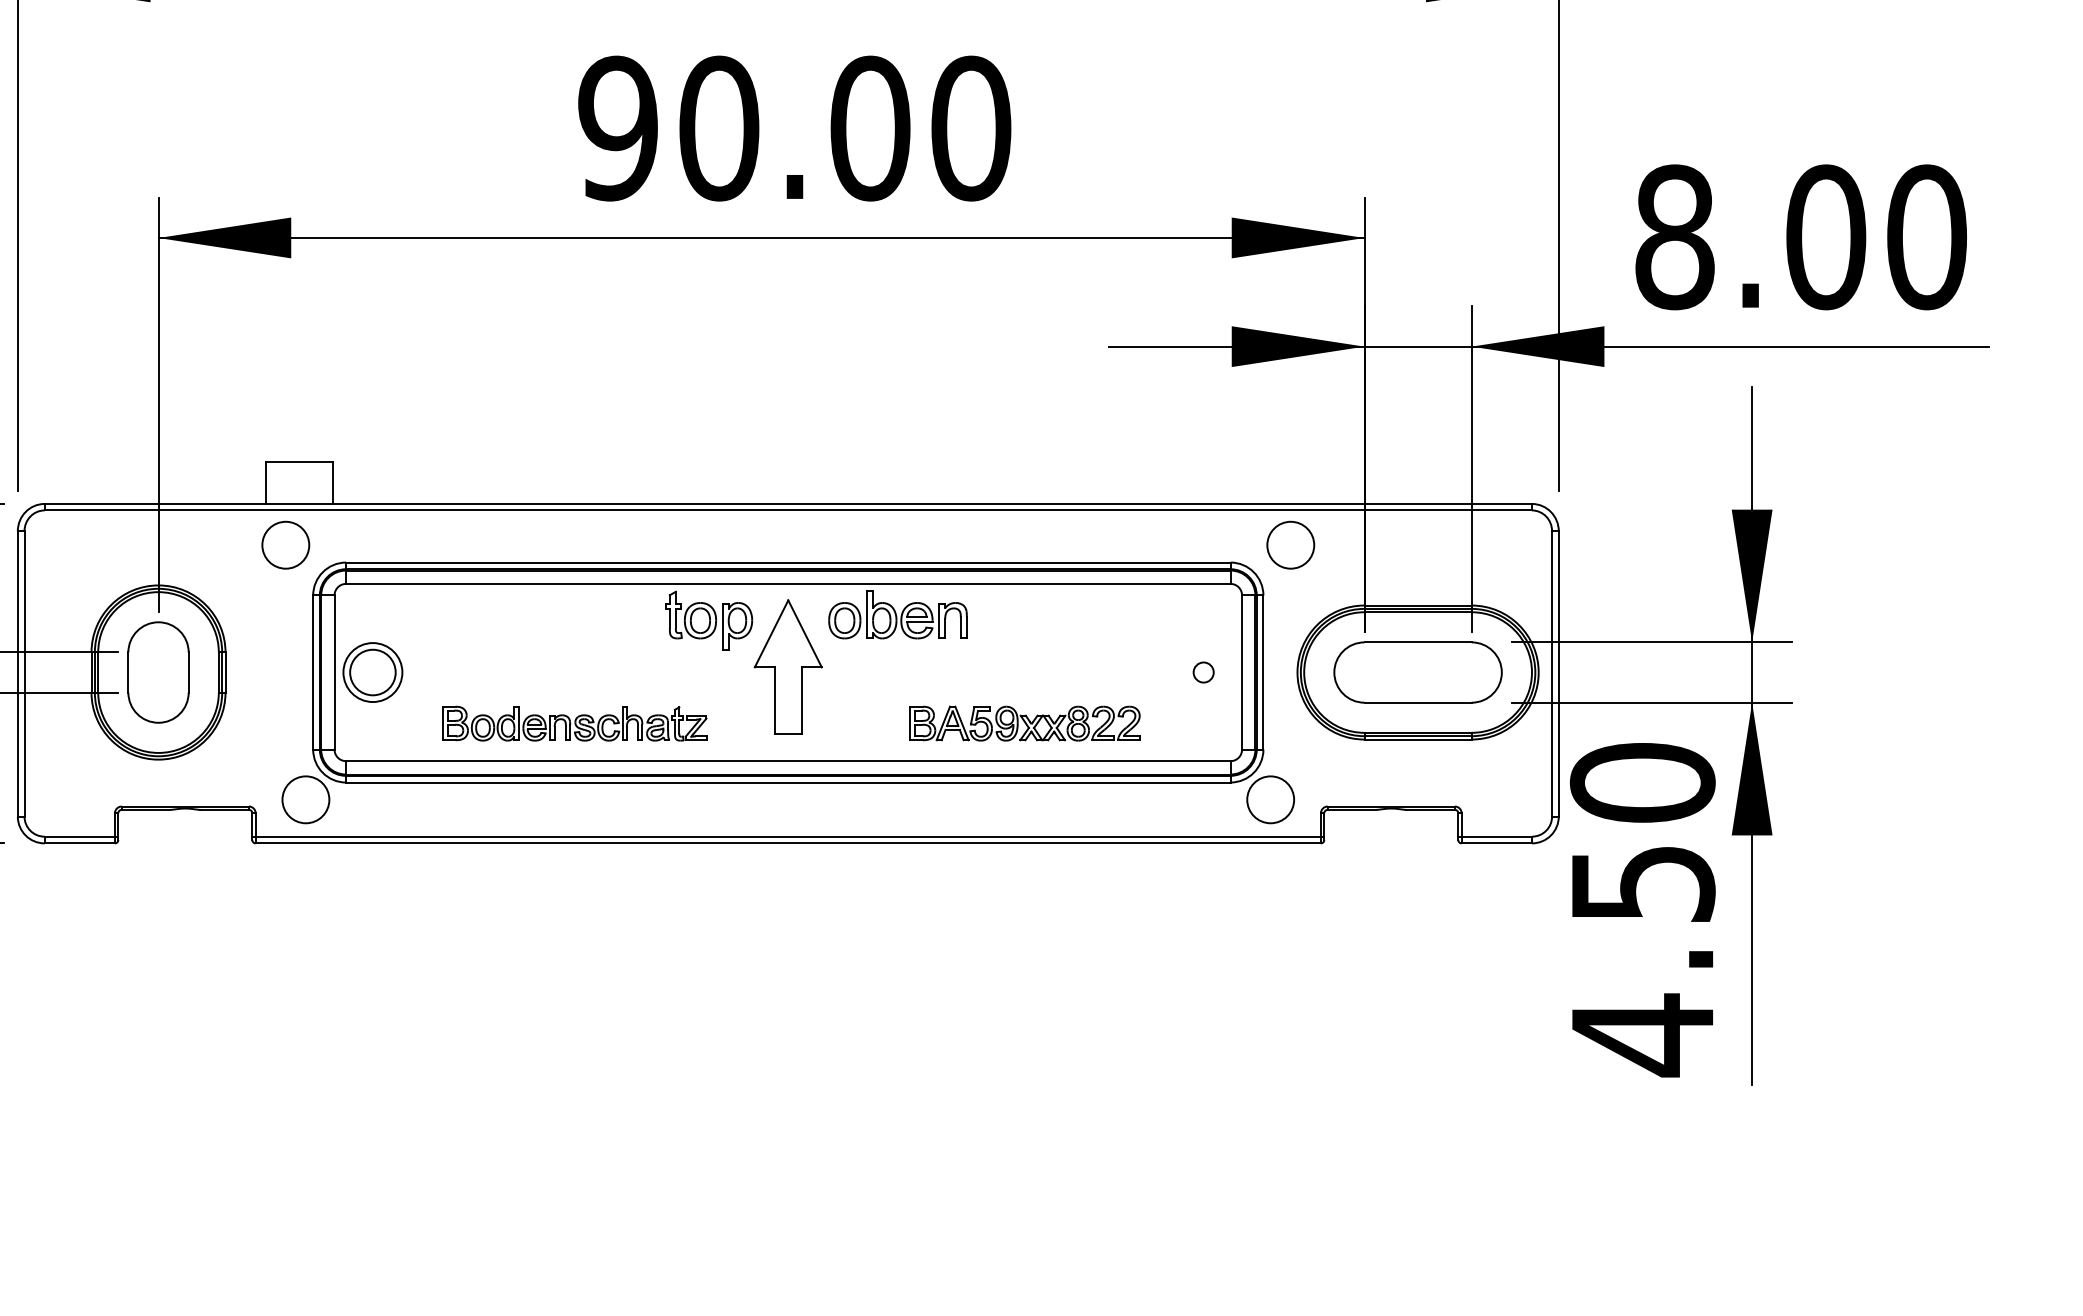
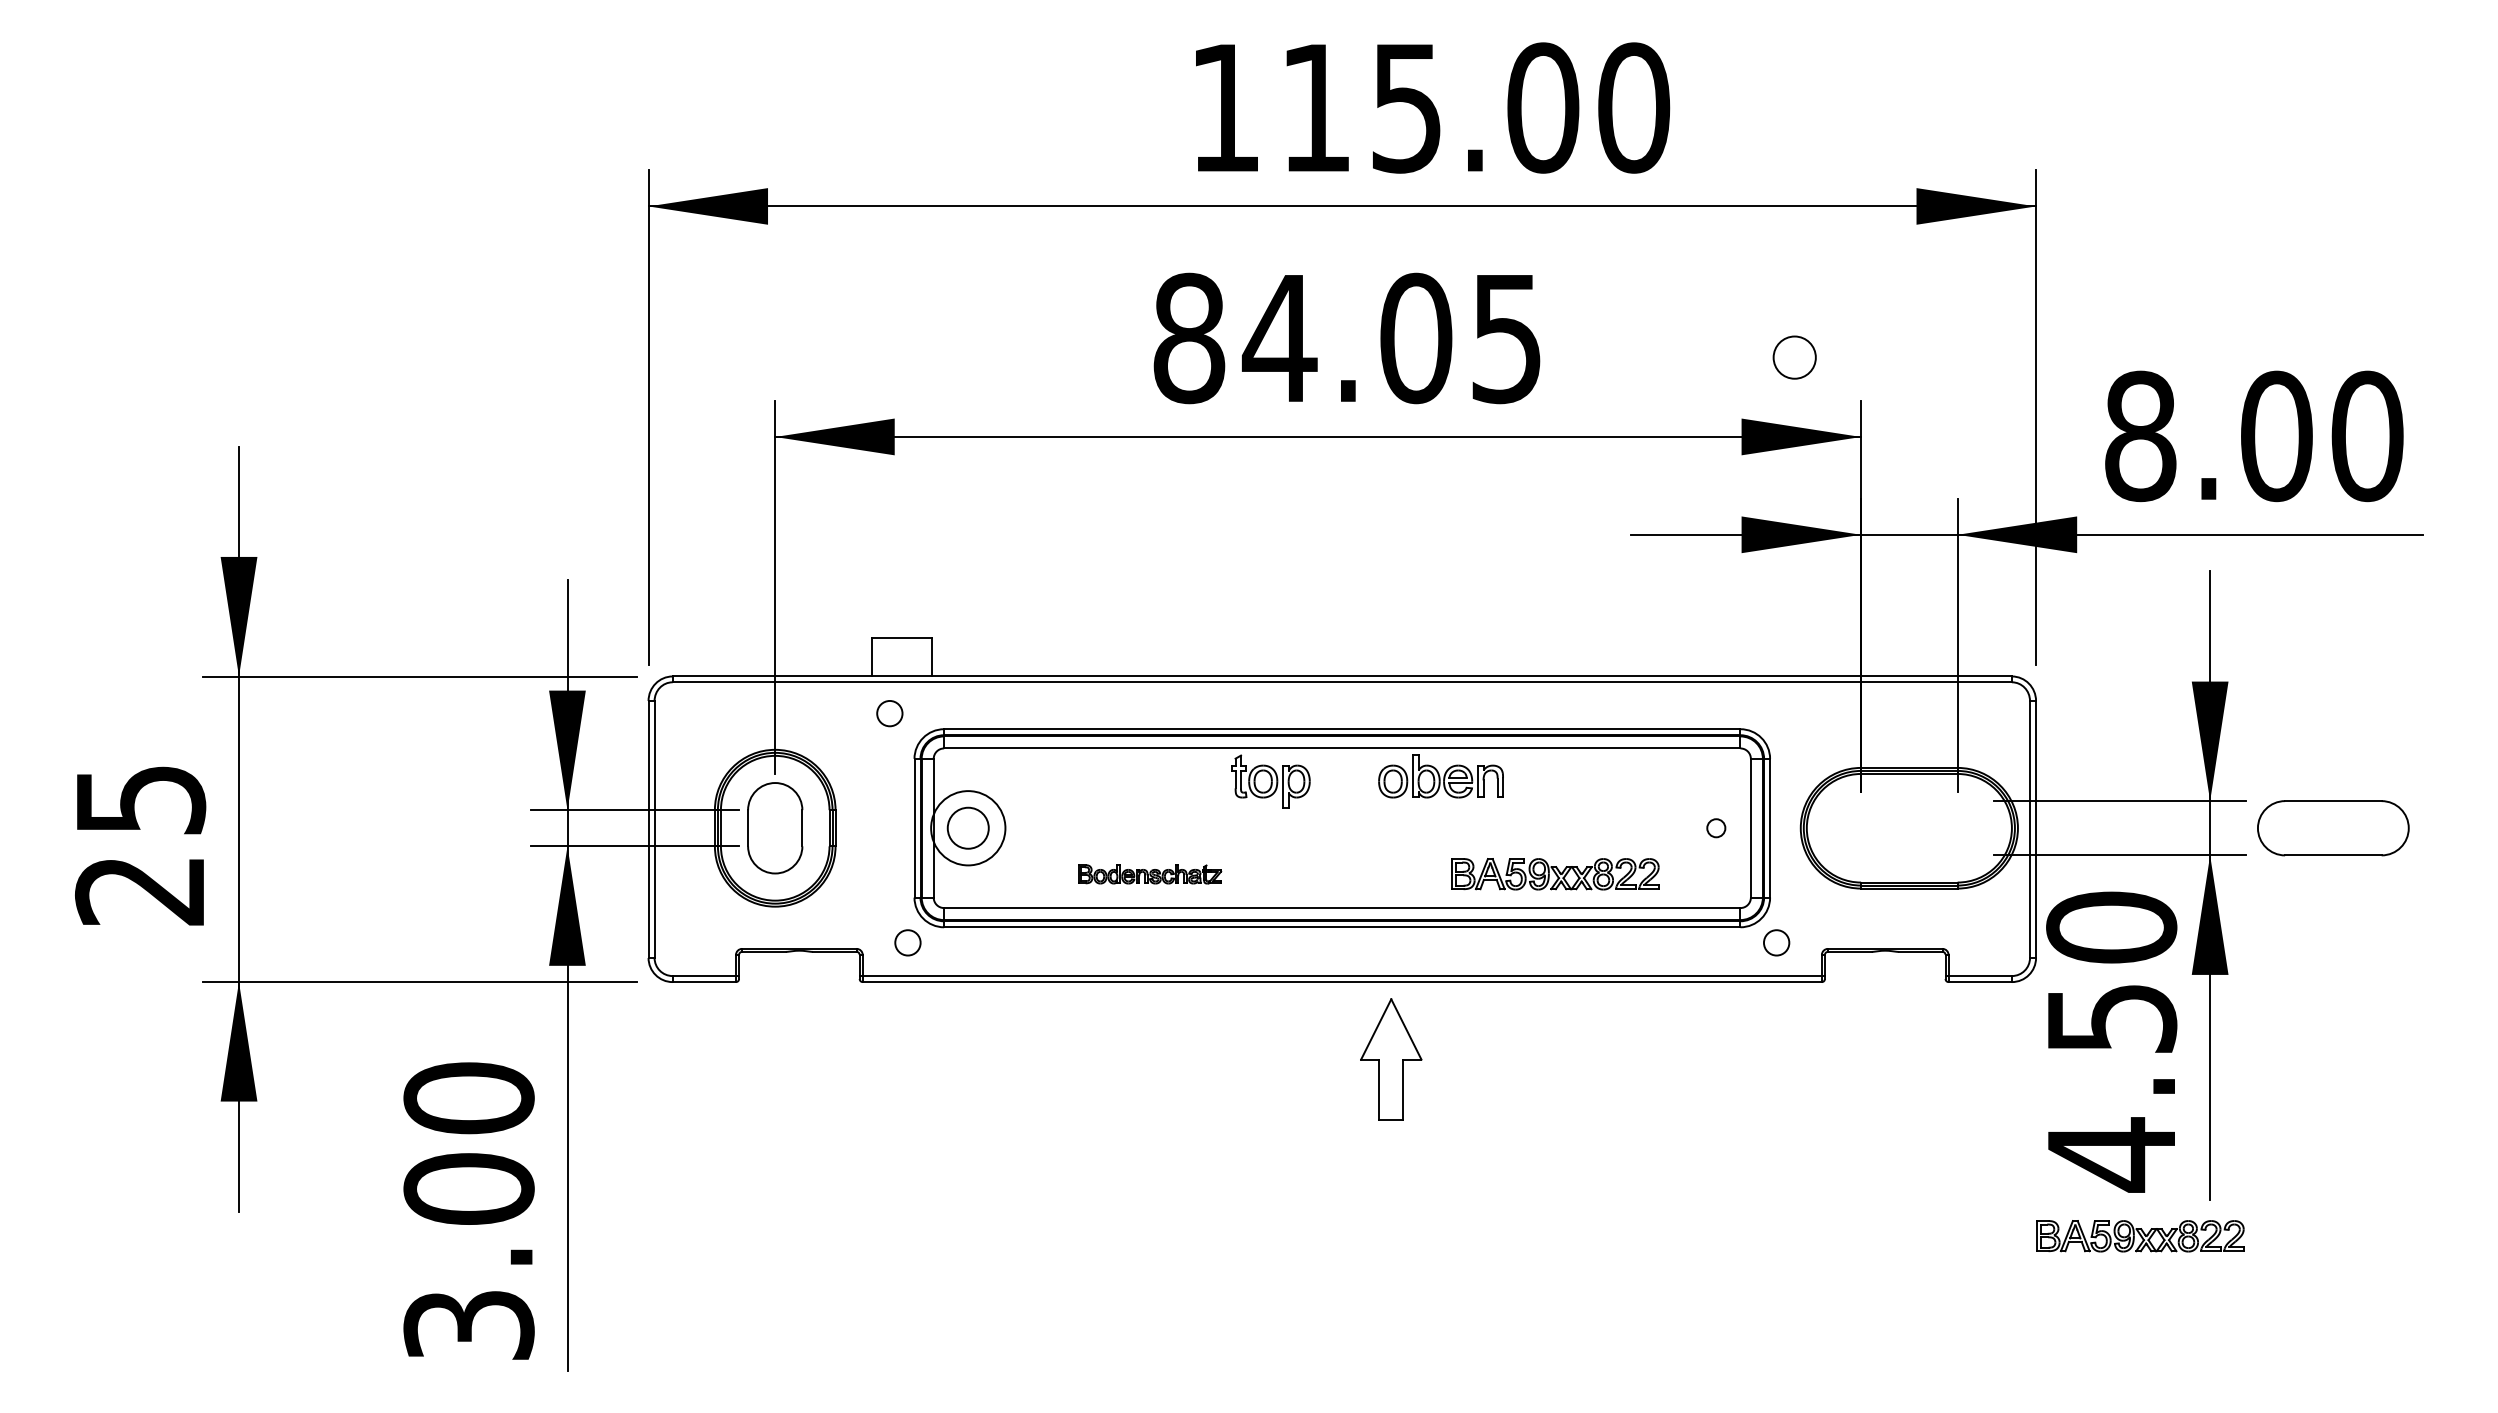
text: (795, 128) -> (1348, 338), 90.00 -> 84.05
circle: (285, 545) -> (889, 713), size x0.6
circle: (1290, 545) -> (1794, 357), moved
part: (788, 667) -> (1391, 1059), moved
circle: (372, 671) -> (967, 827), size x1.4
part: (1418, 672) -> (2333, 828), moved
part: (574, 723) -> (1149, 874), size x0.6
circle: (305, 799) -> (907, 942), size x0.6
circle: (1270, 799) -> (1776, 942), size x0.6
part: (1674, 1125) -> (2140, 1236), added

